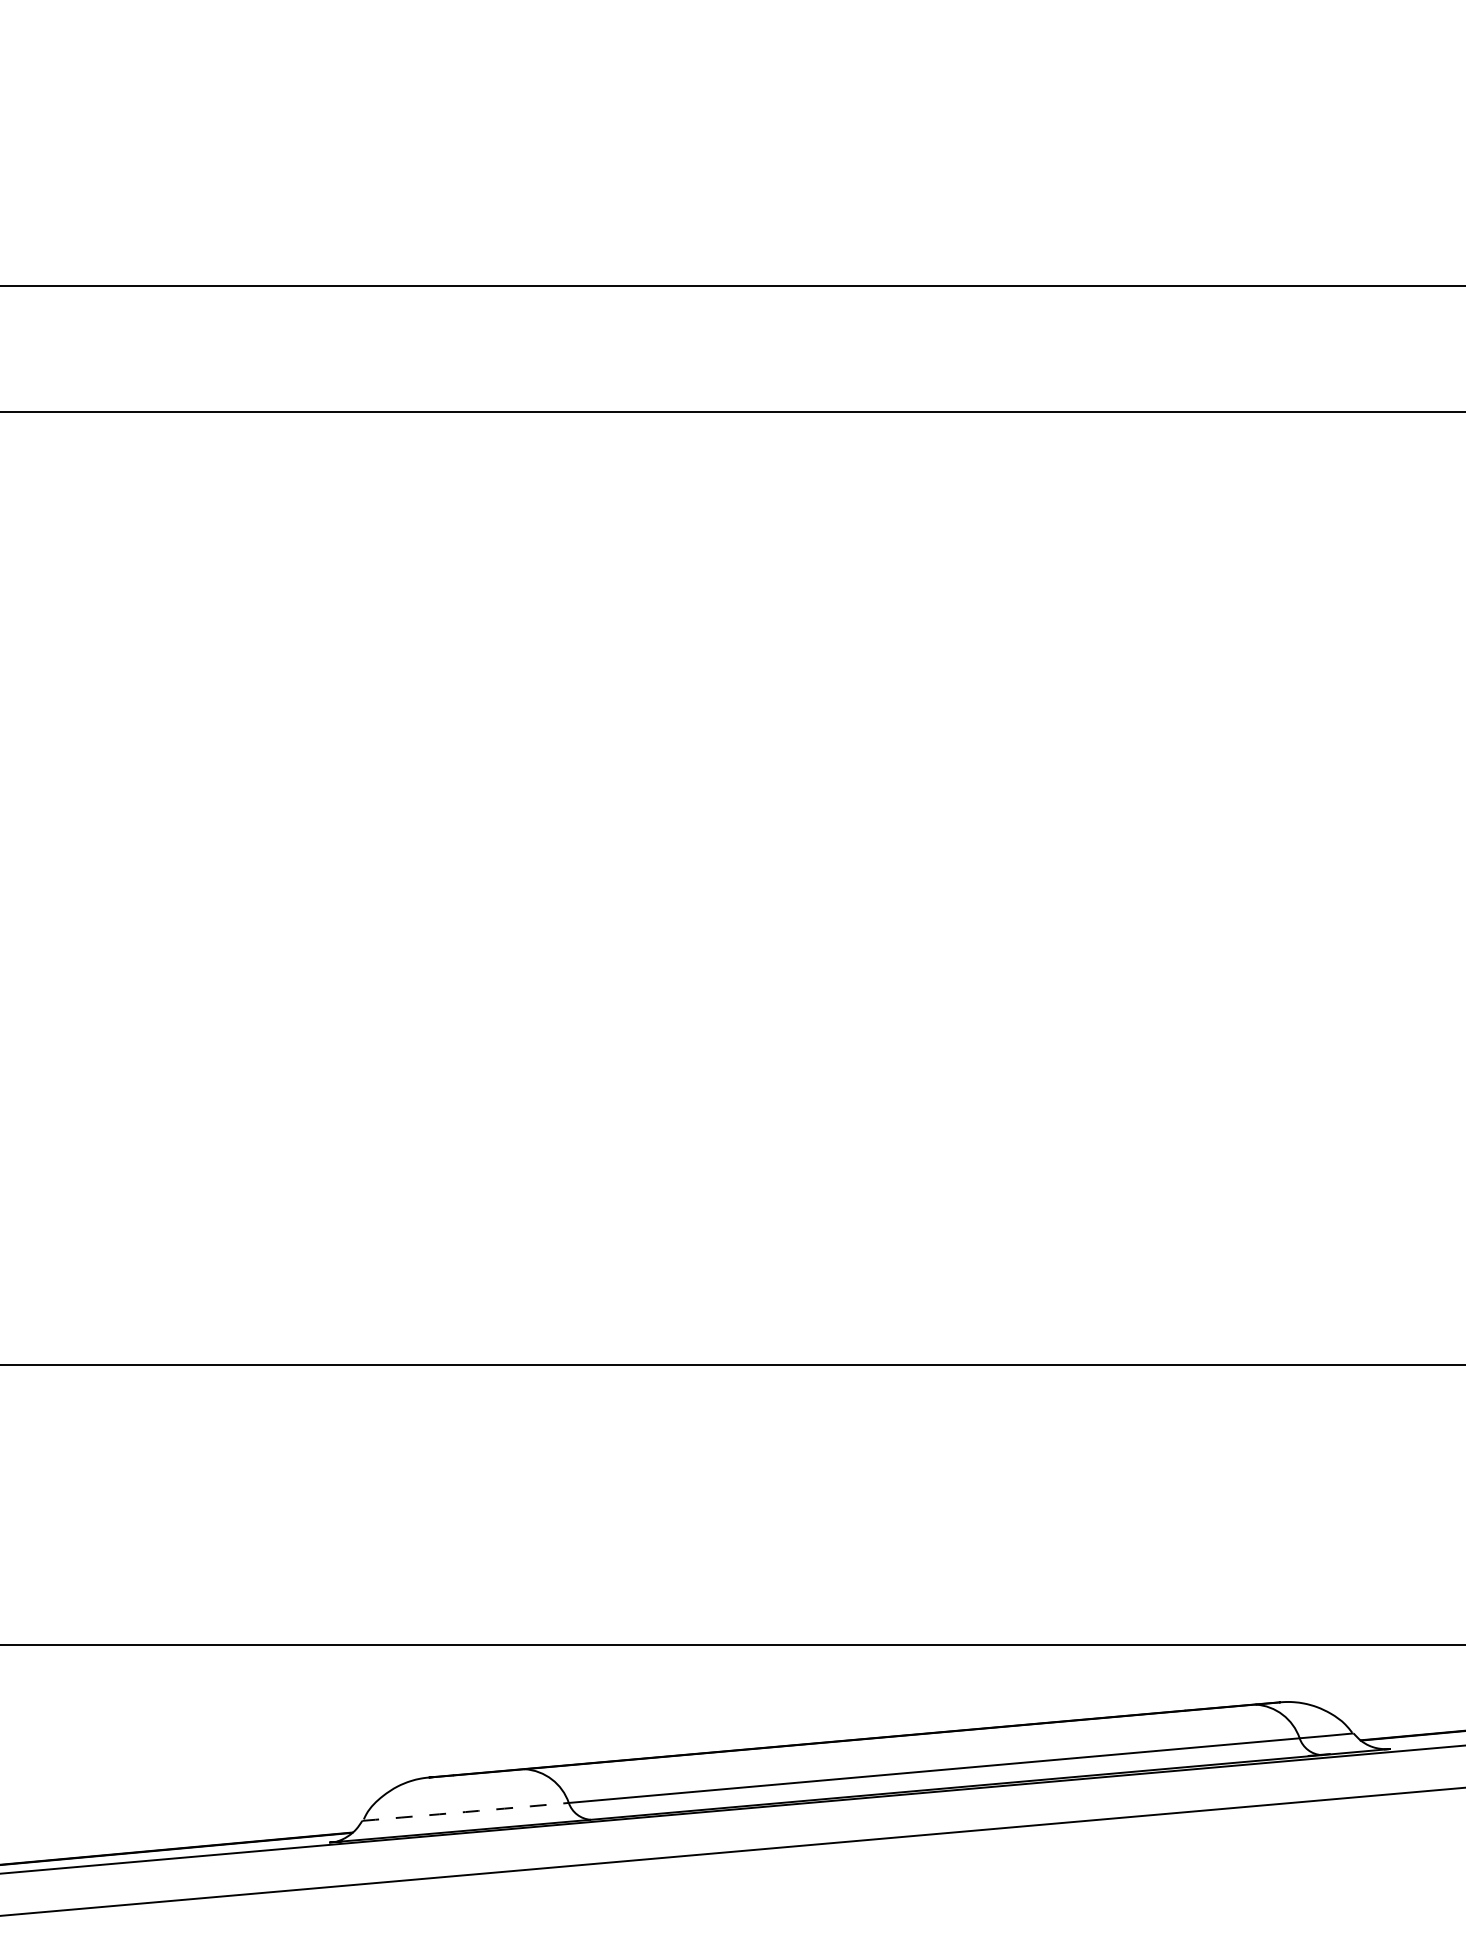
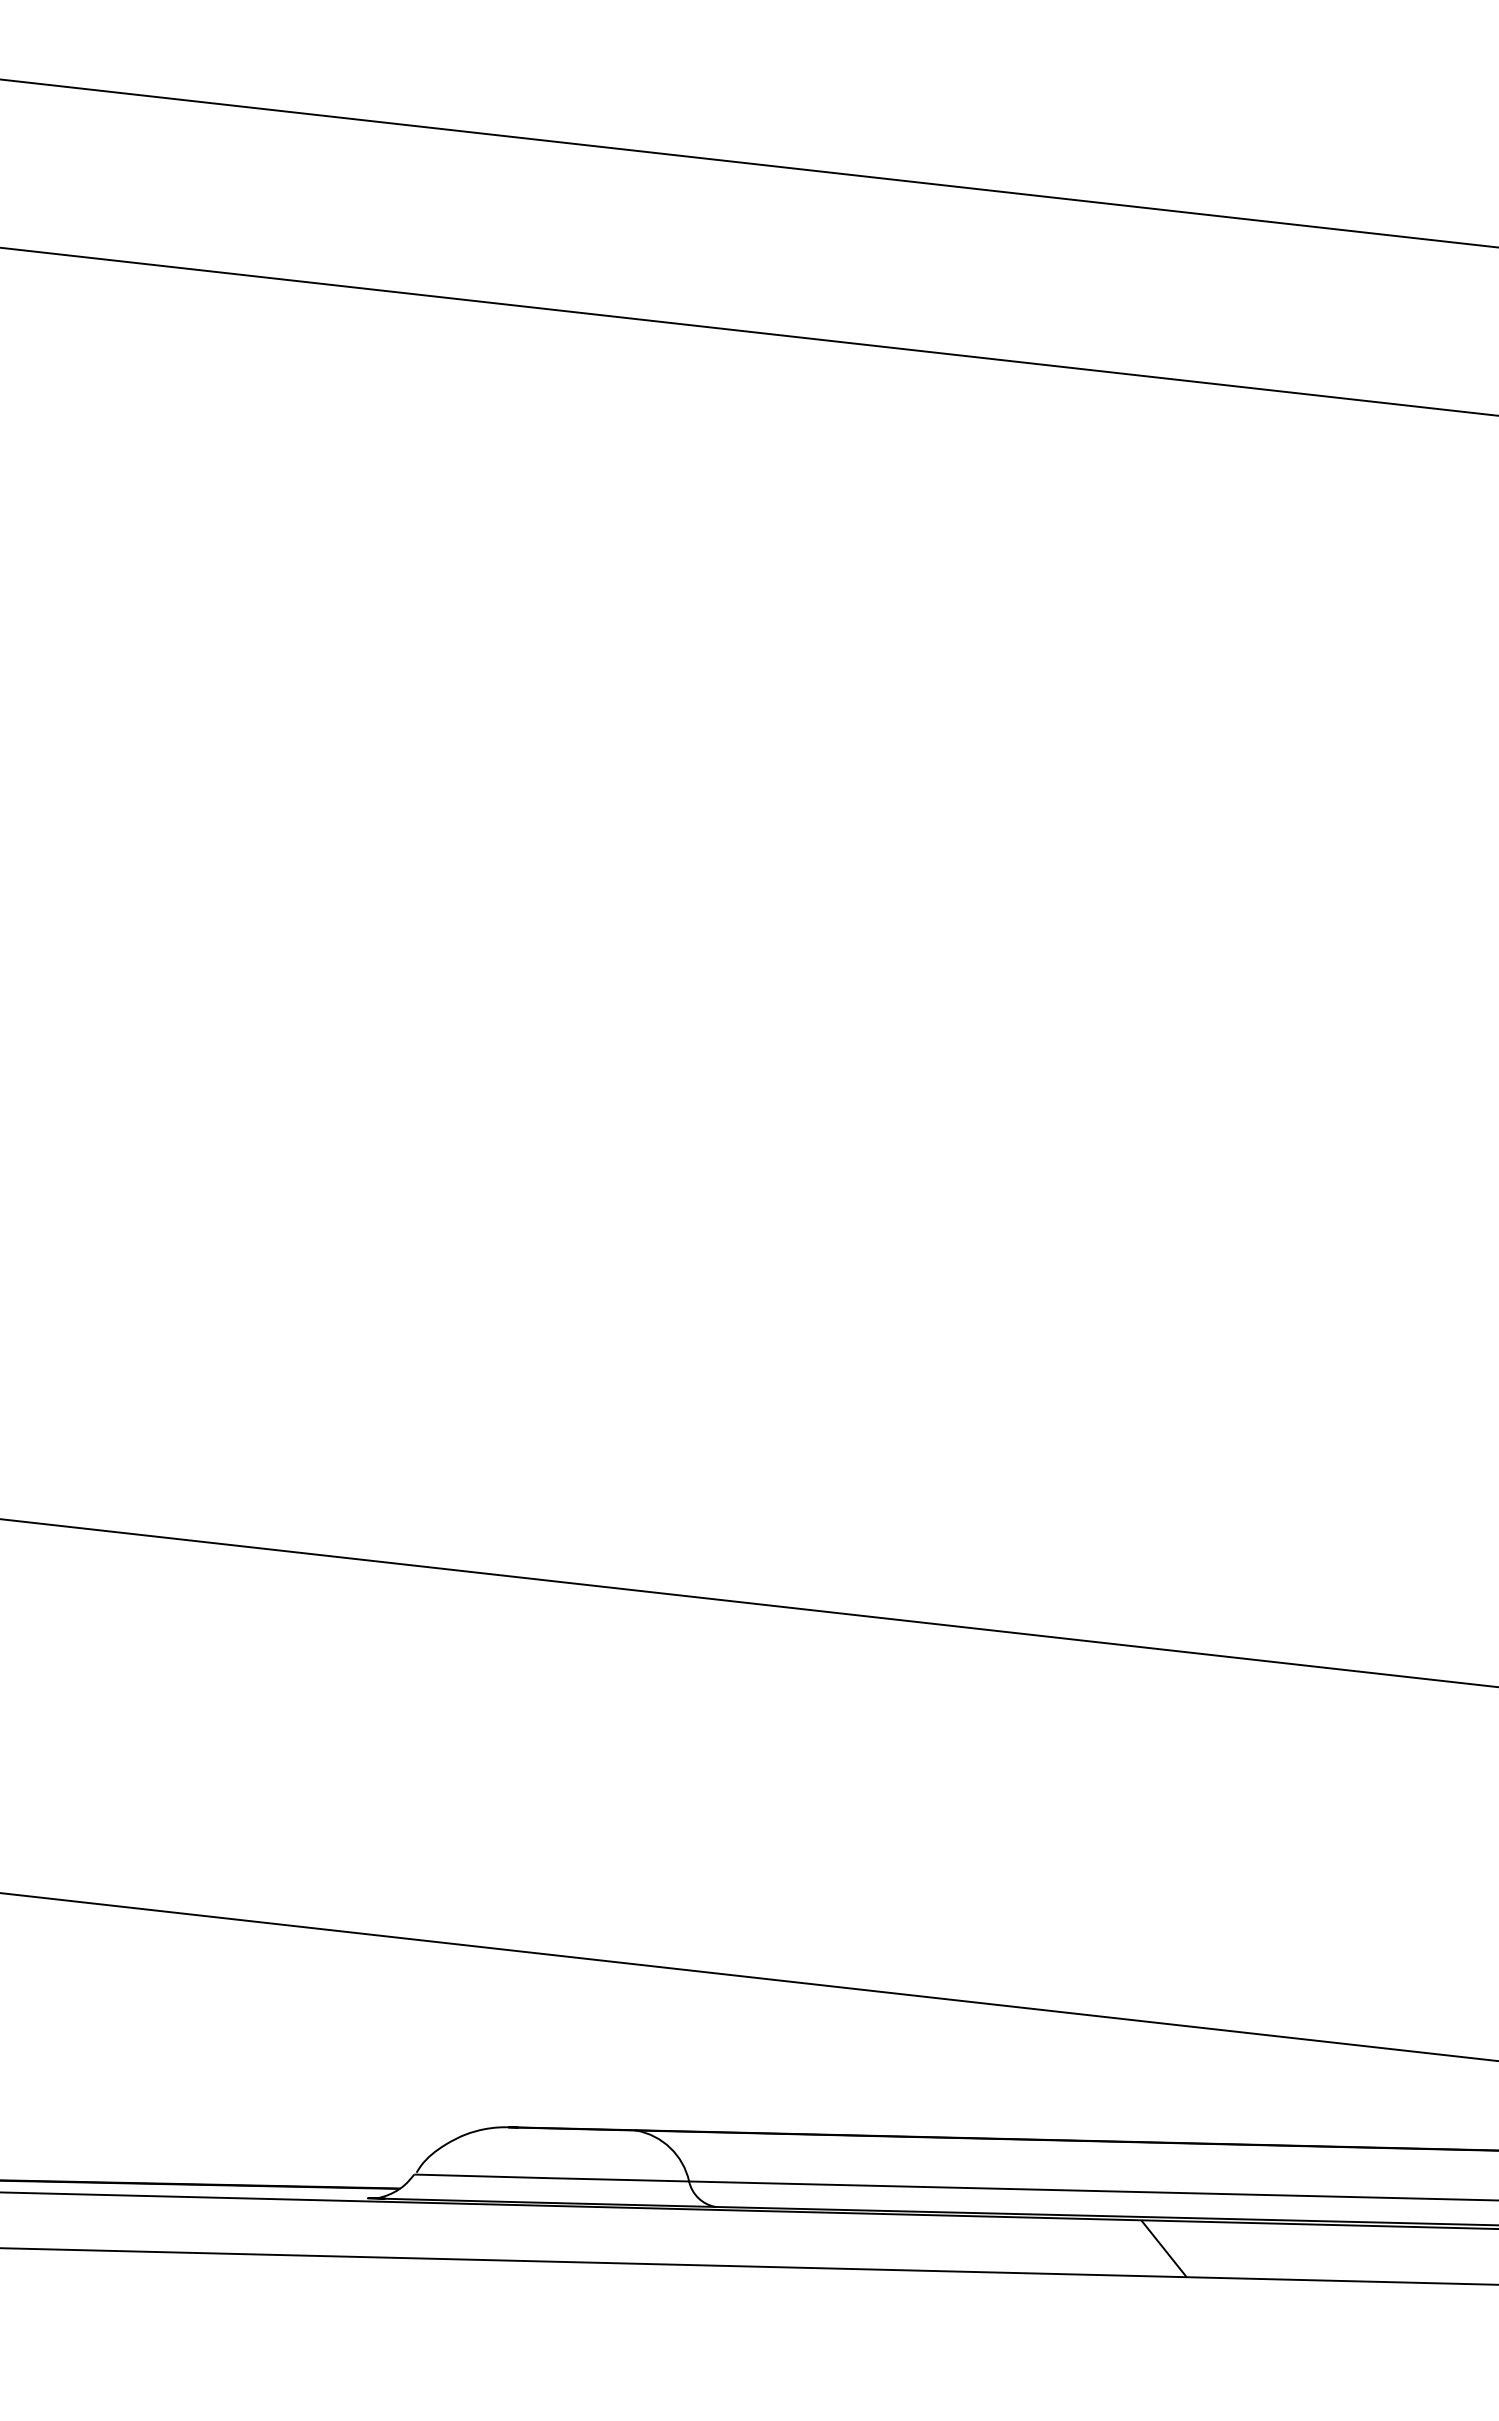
arc: (465, 1812) -> (551, 2178), dashed -> solid
hatch: (929, 1813) -> (1162, 2248), added

